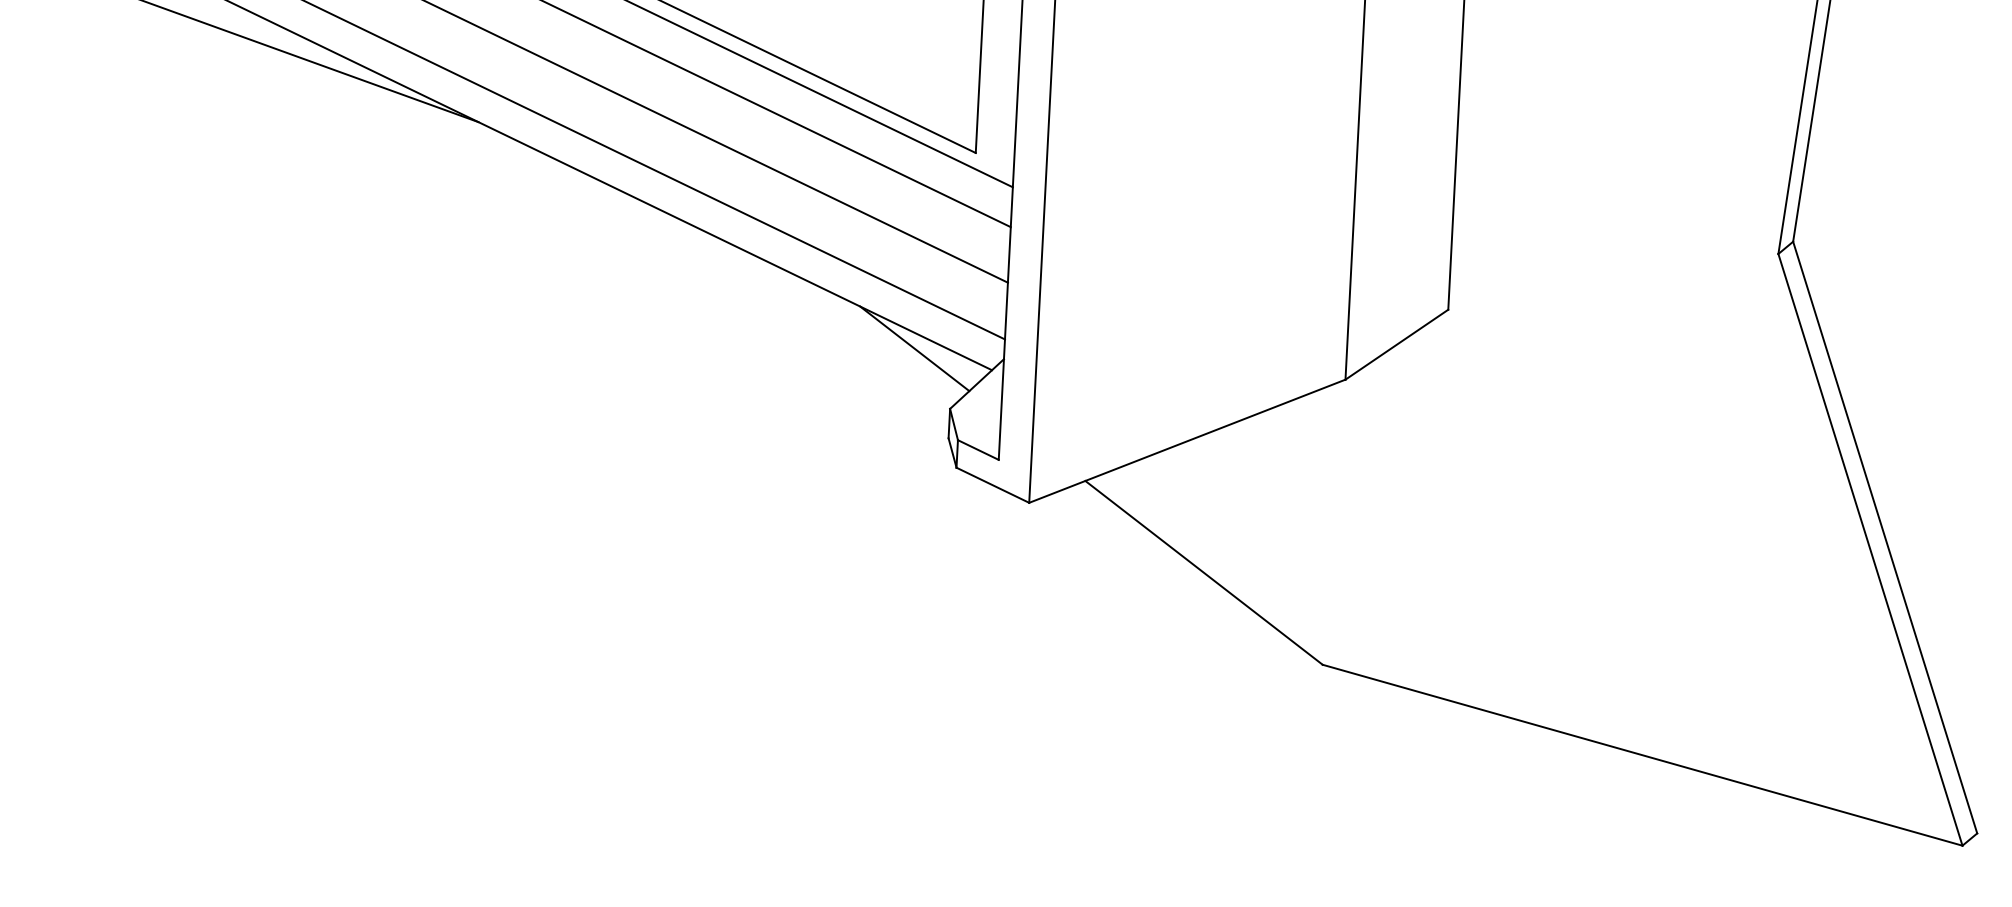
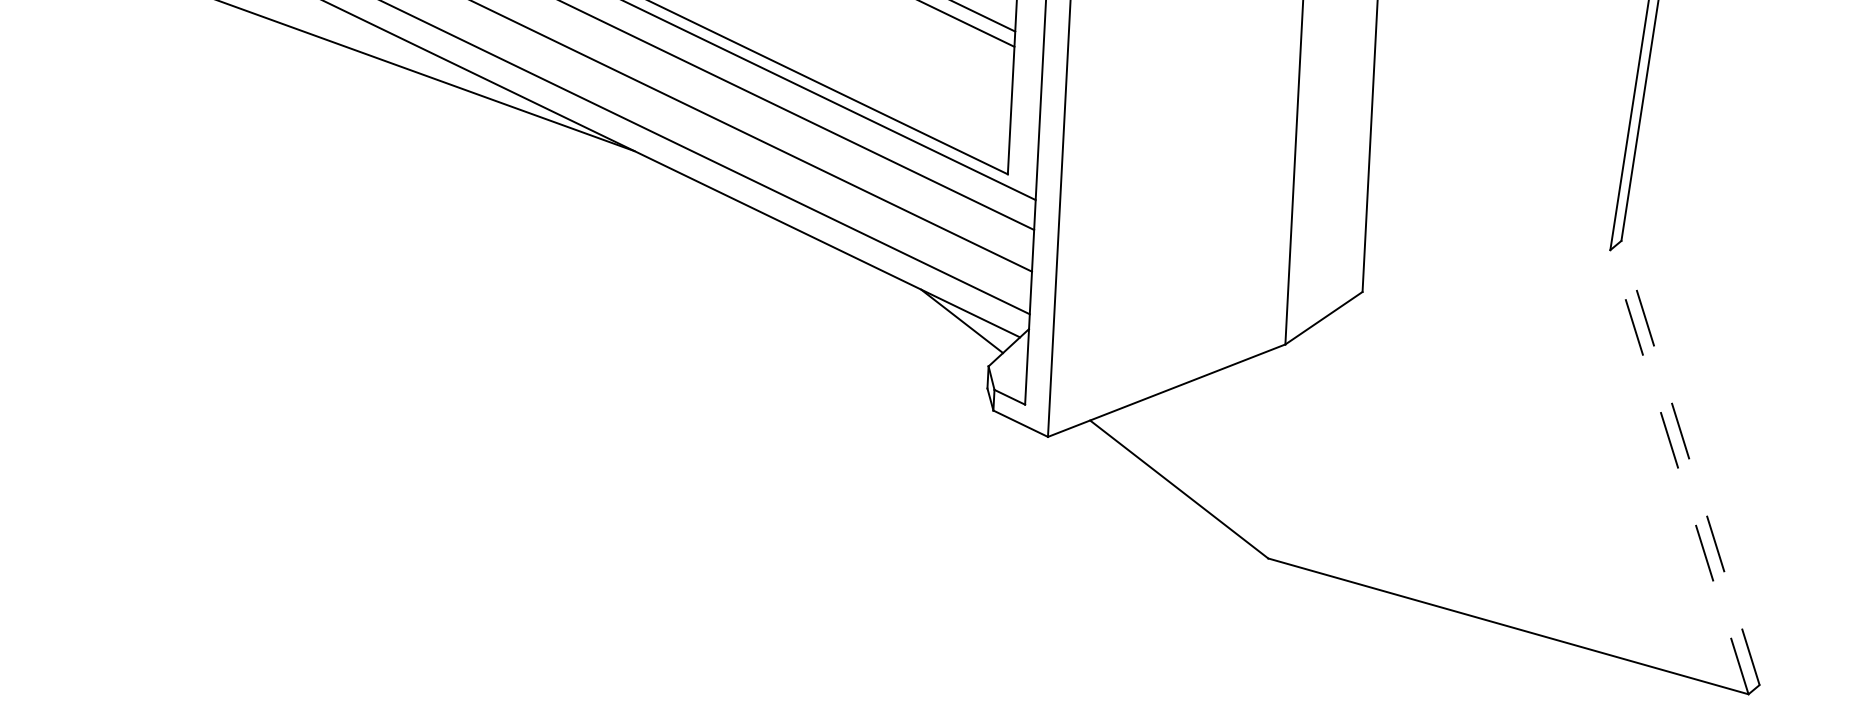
line: (1885, 538) -> (1690, 463), solid -> dashed
line: (1870, 550) -> (1679, 472), solid -> dashed

